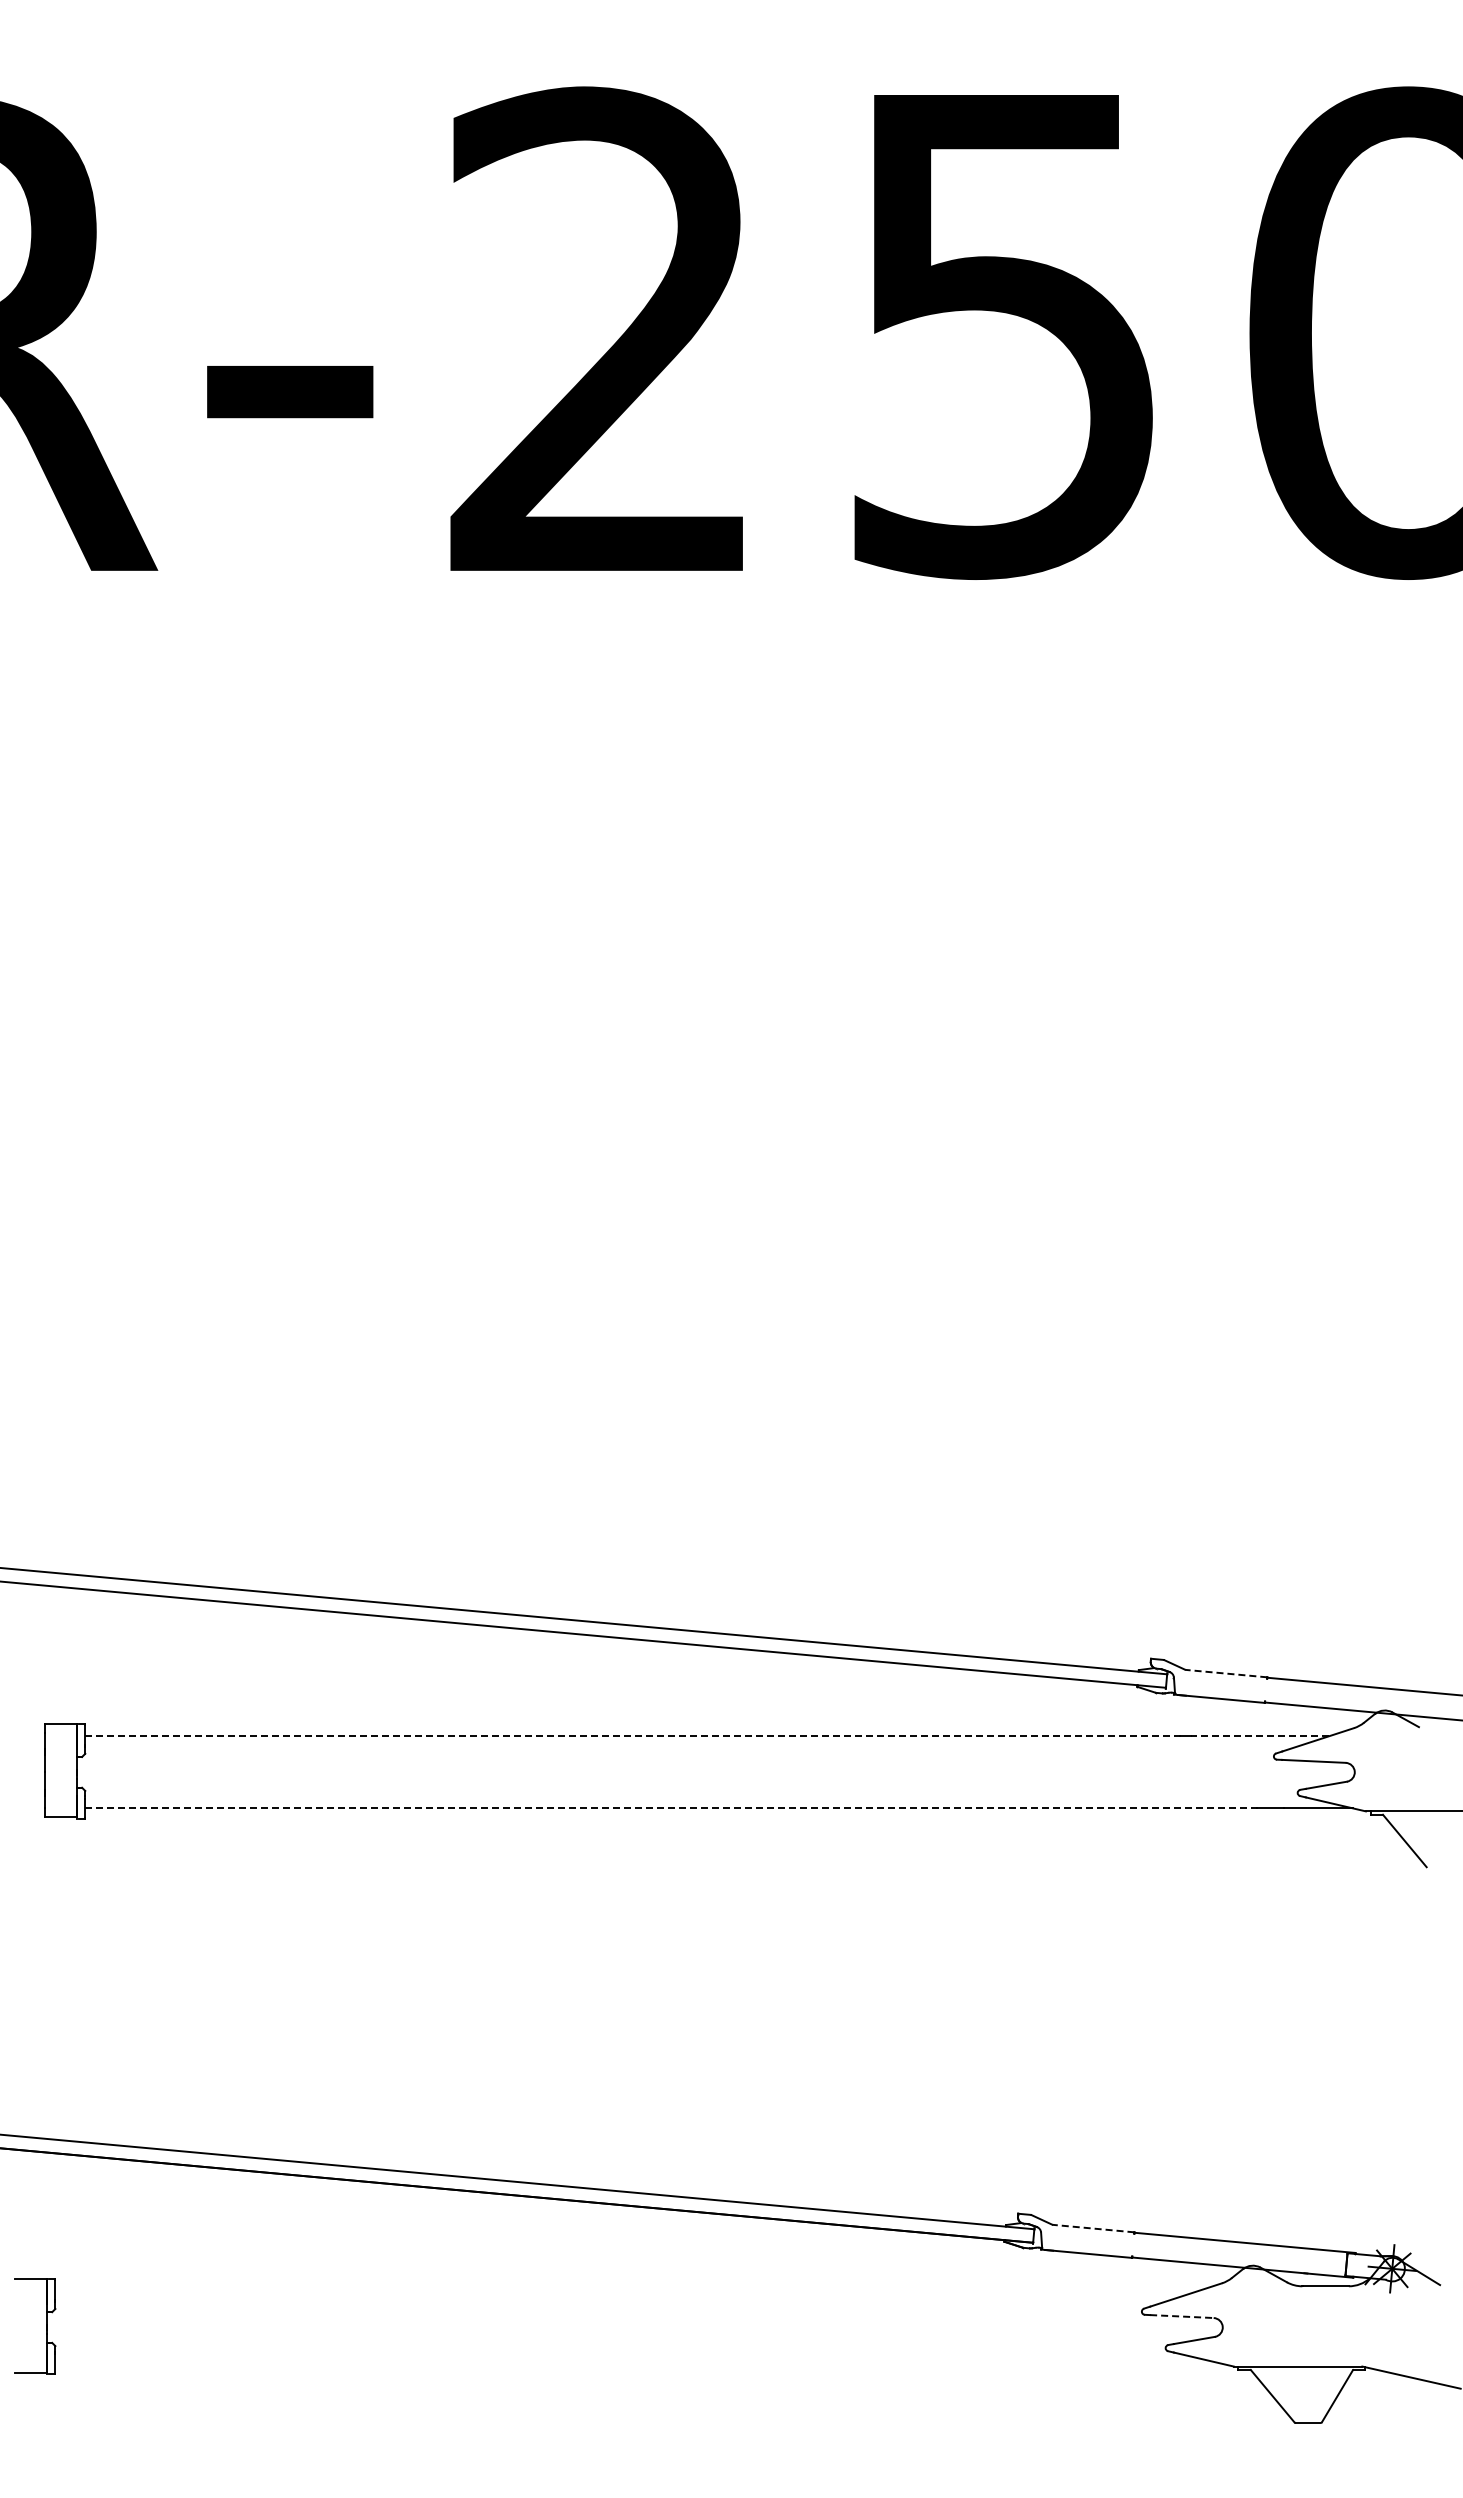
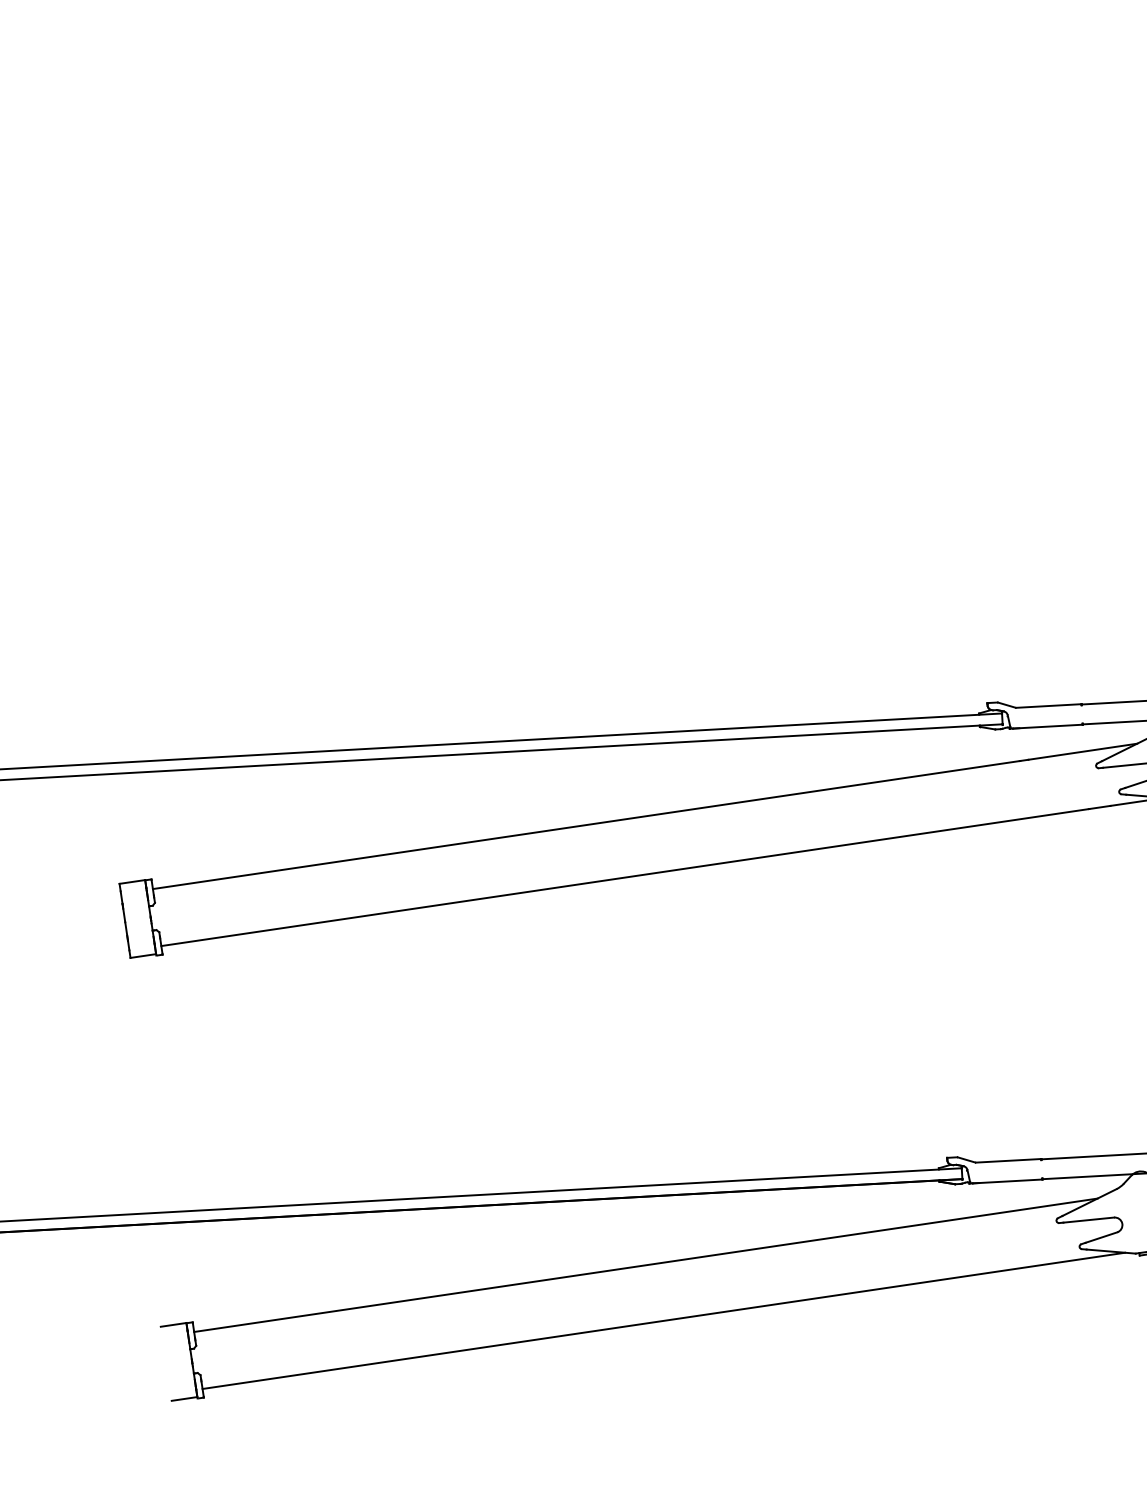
line: (1226, 1673) -> (1048, 705), dashed -> solid
line: (633, 1736) -> (586, 825), dashed -> solid
line: (1260, 1736) -> (1083, 751), dashed -> solid
line: (672, 1808) -> (626, 877), dashed -> solid
line: (1093, 2228) -> (1008, 1160), dashed -> solid
line: (625, 2291) -> (645, 1265), added
line: (1181, 2316) -> (1088, 1220), dashed -> solid
line: (637, 2363) -> (663, 1320), added

